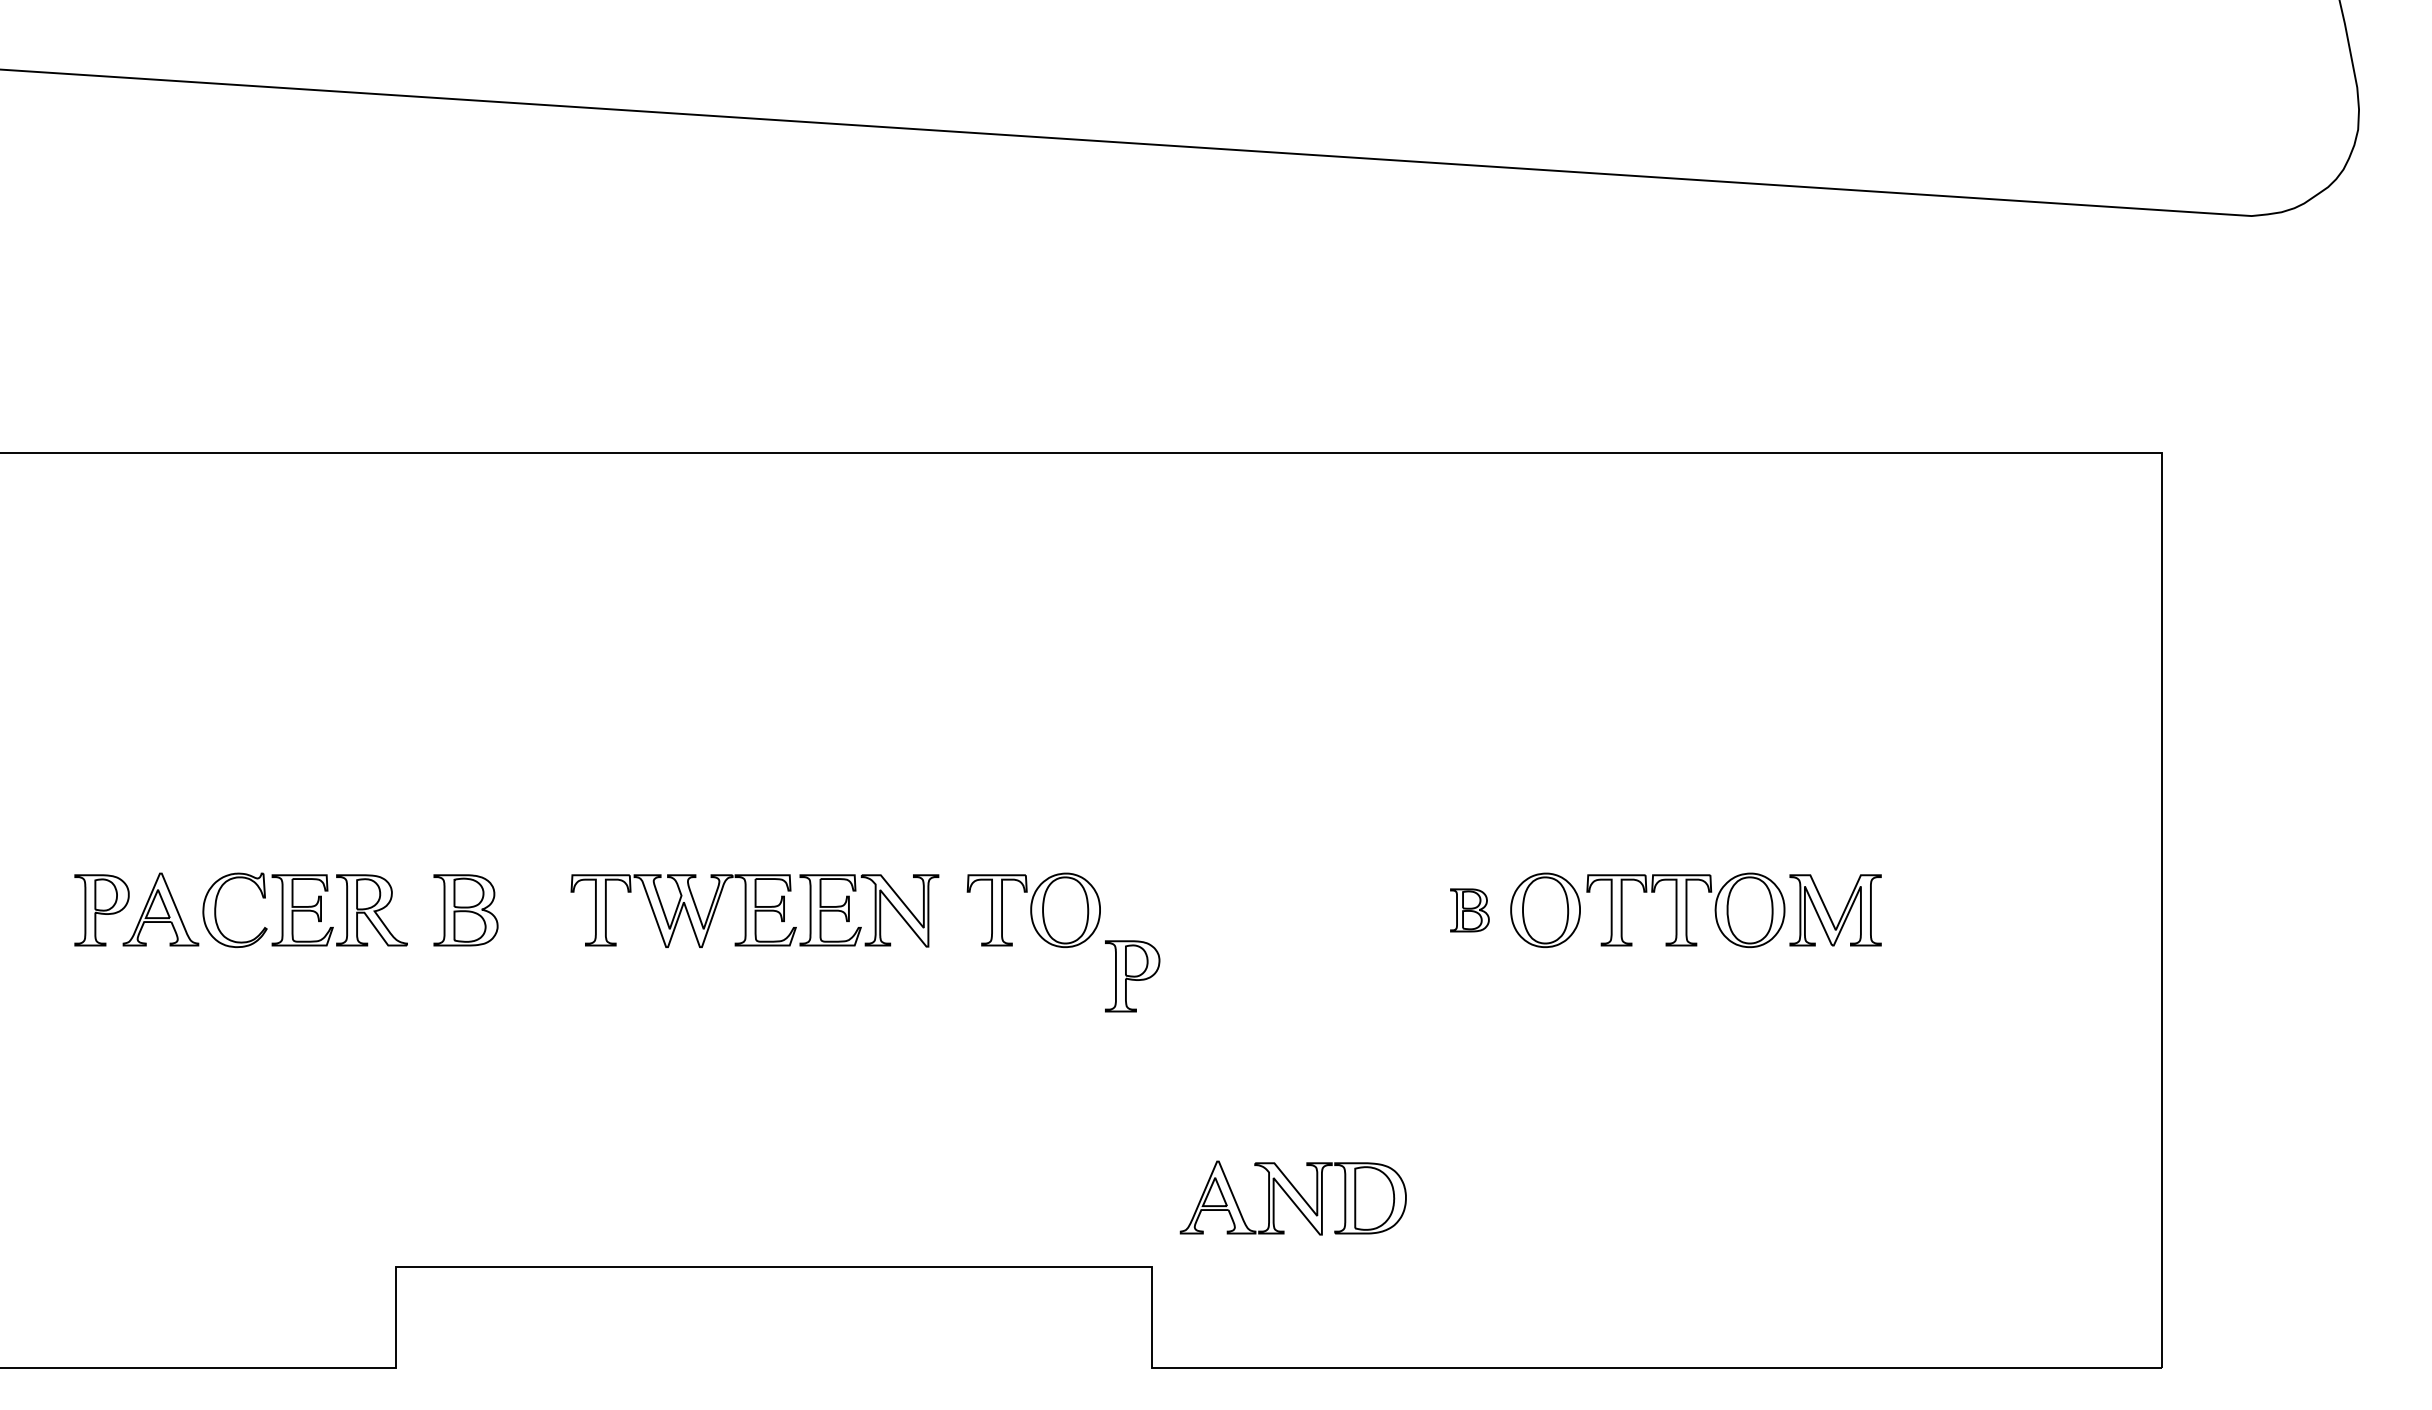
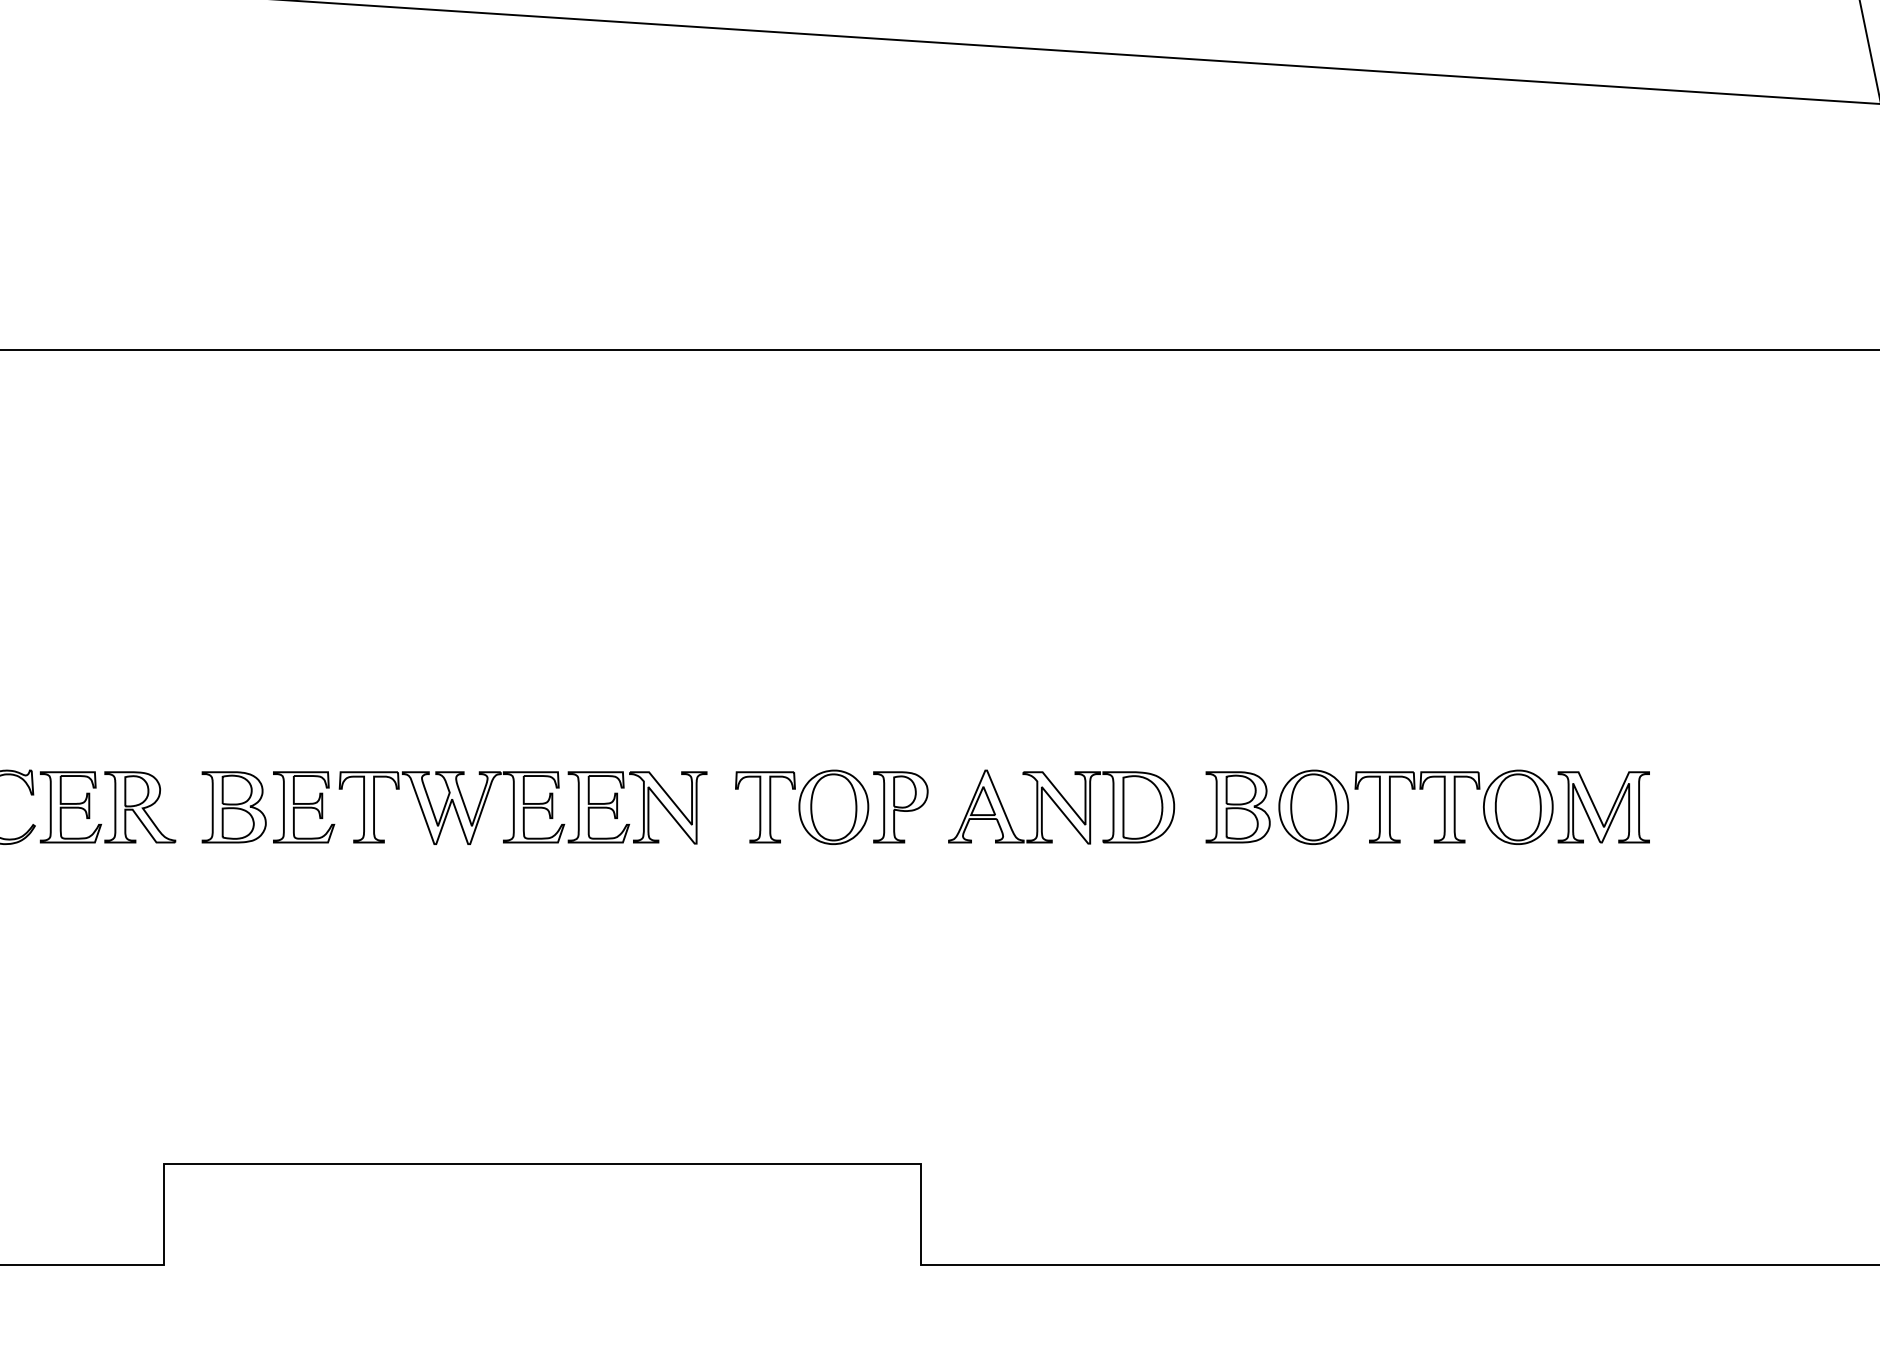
part: (535, 910) -> (303, 807), added
part: (1469, 910) -> (1237, 807), size x1.67
part: (1132, 976) -> (900, 807), moved
part: (1292, 1197) -> (1060, 806), moved

